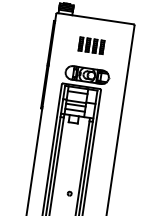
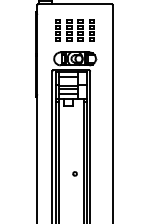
part: (90, 45) -> (74, 30), size x1.67

